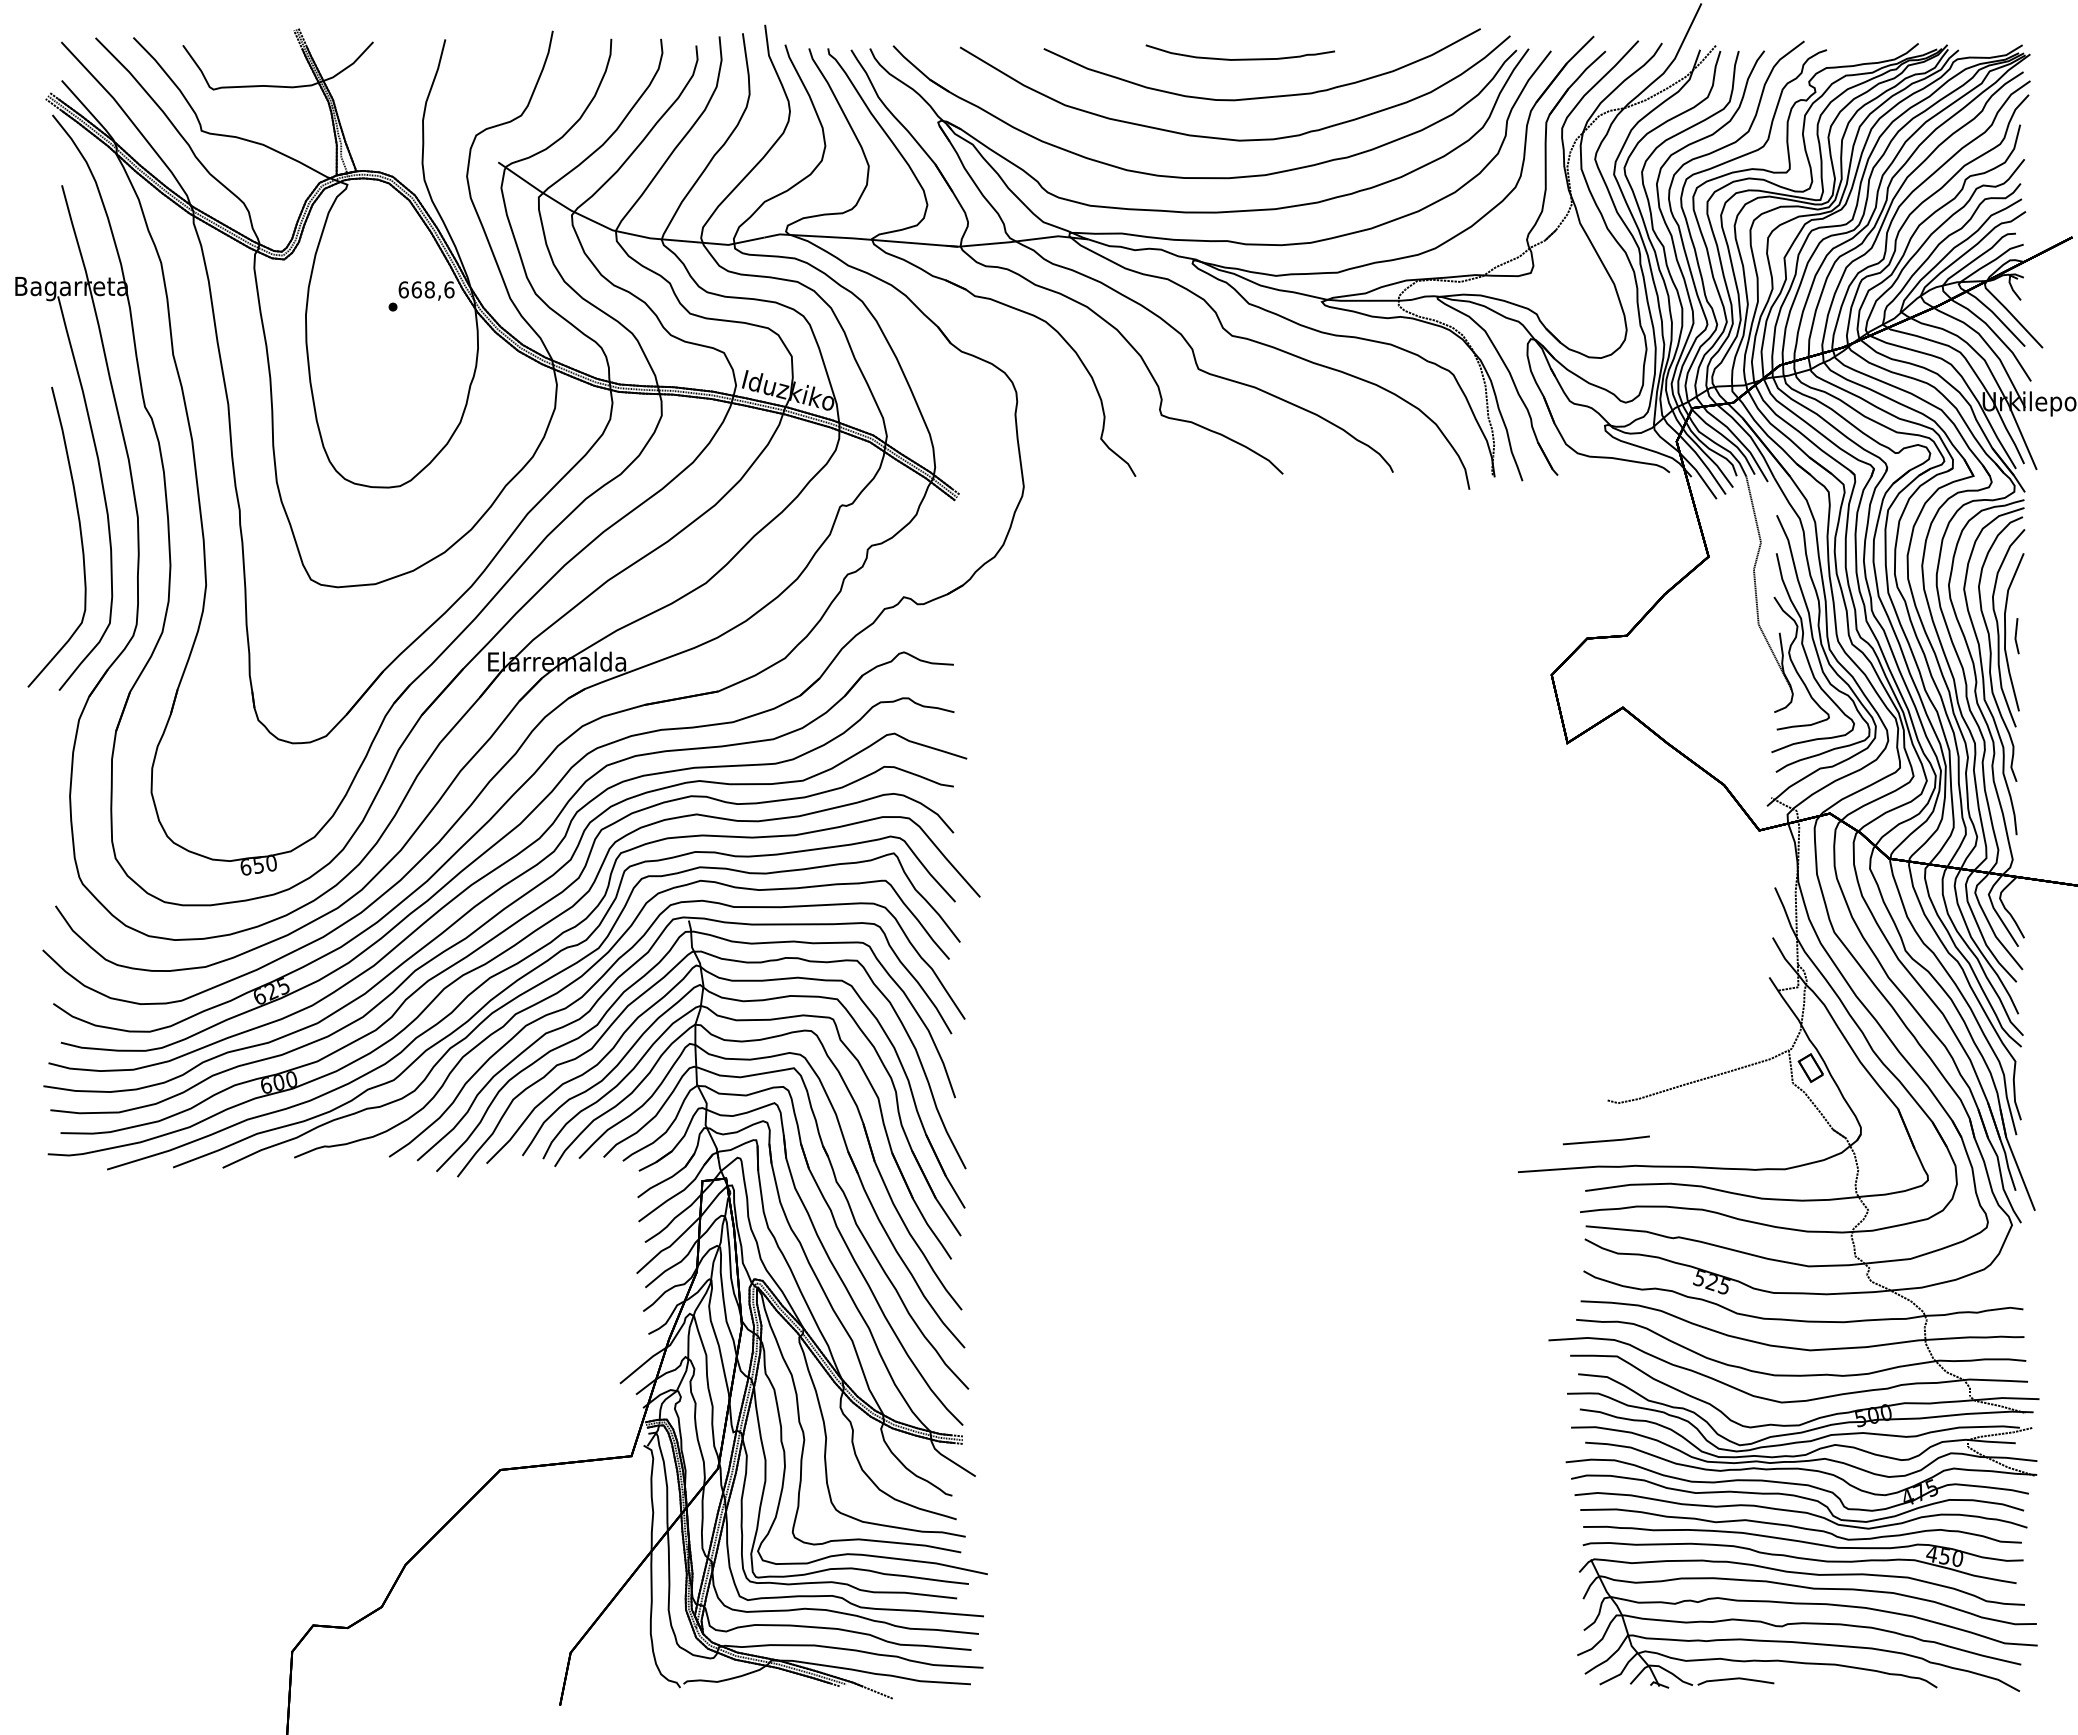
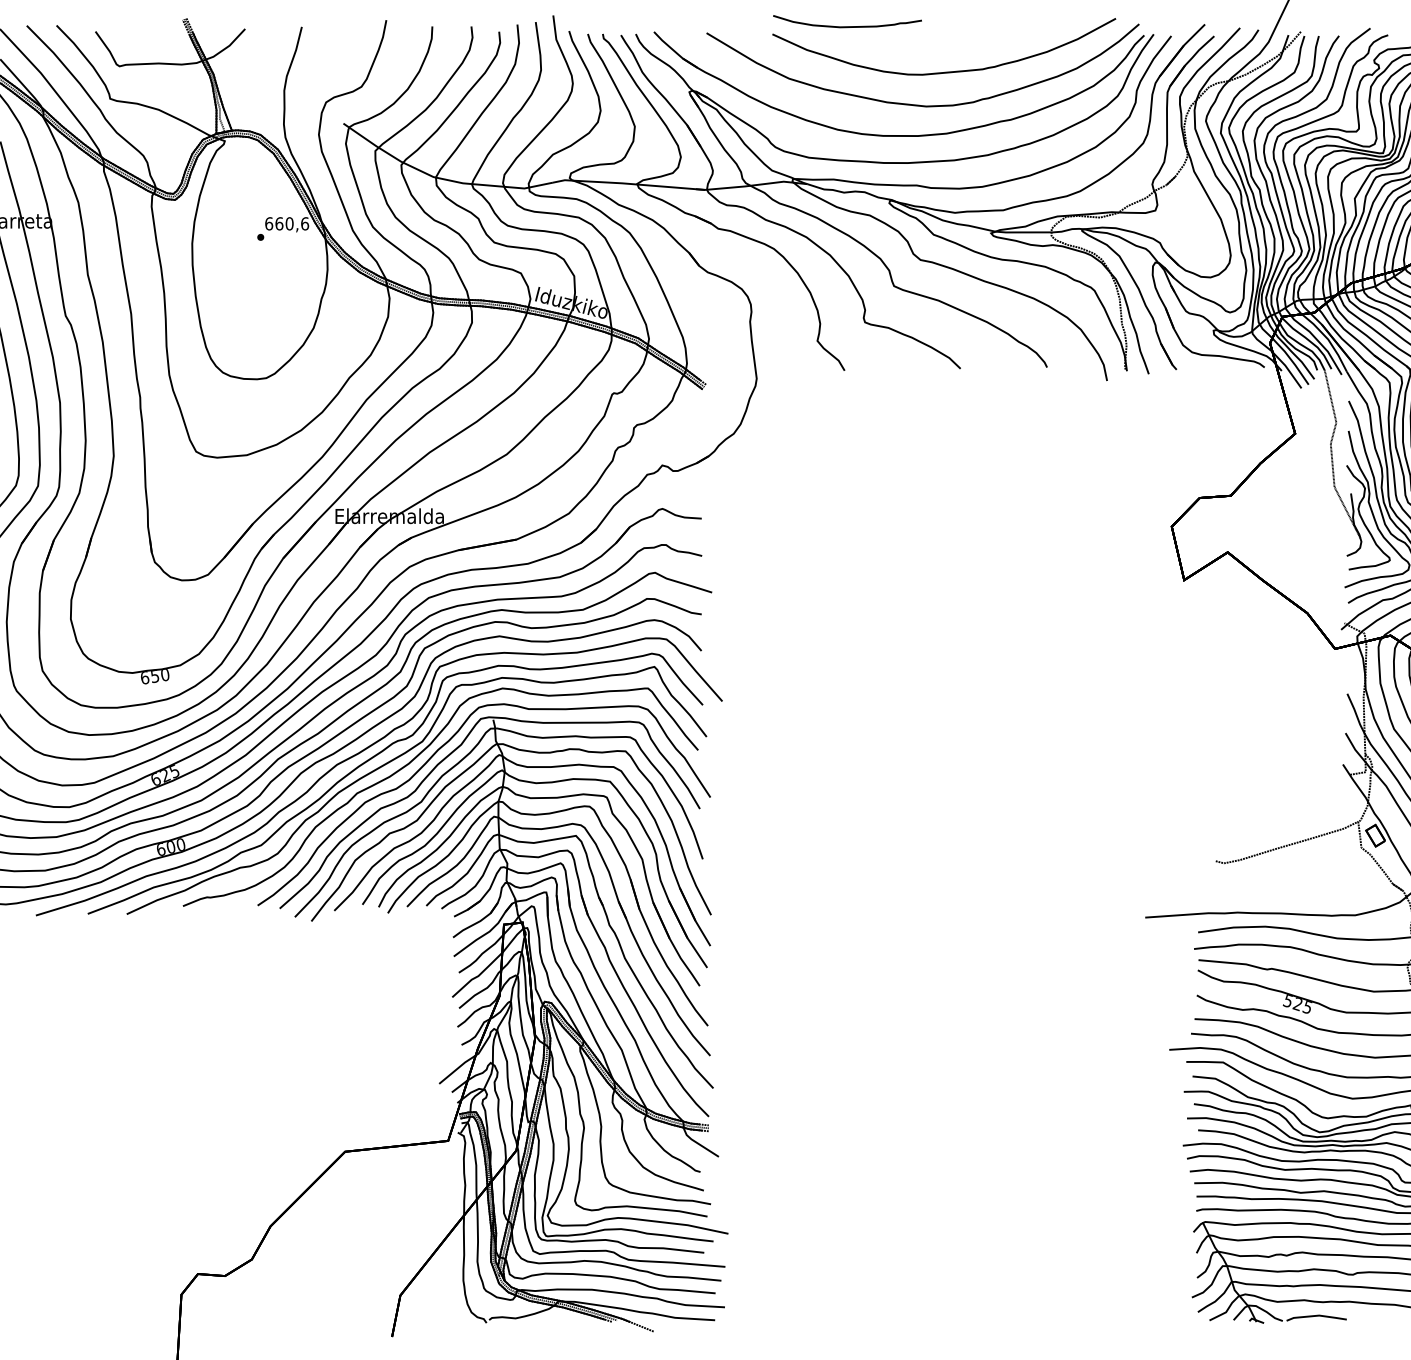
curve: (1239, 58) -> (846, 26), moved
text: (429, 289) -> (289, 223), 668,6 -> 660,6
line: (1605, 1140) -> (1214, 892), removed

